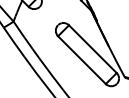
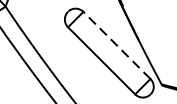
line: (92, 49) -> (116, 45), solid -> dashed

